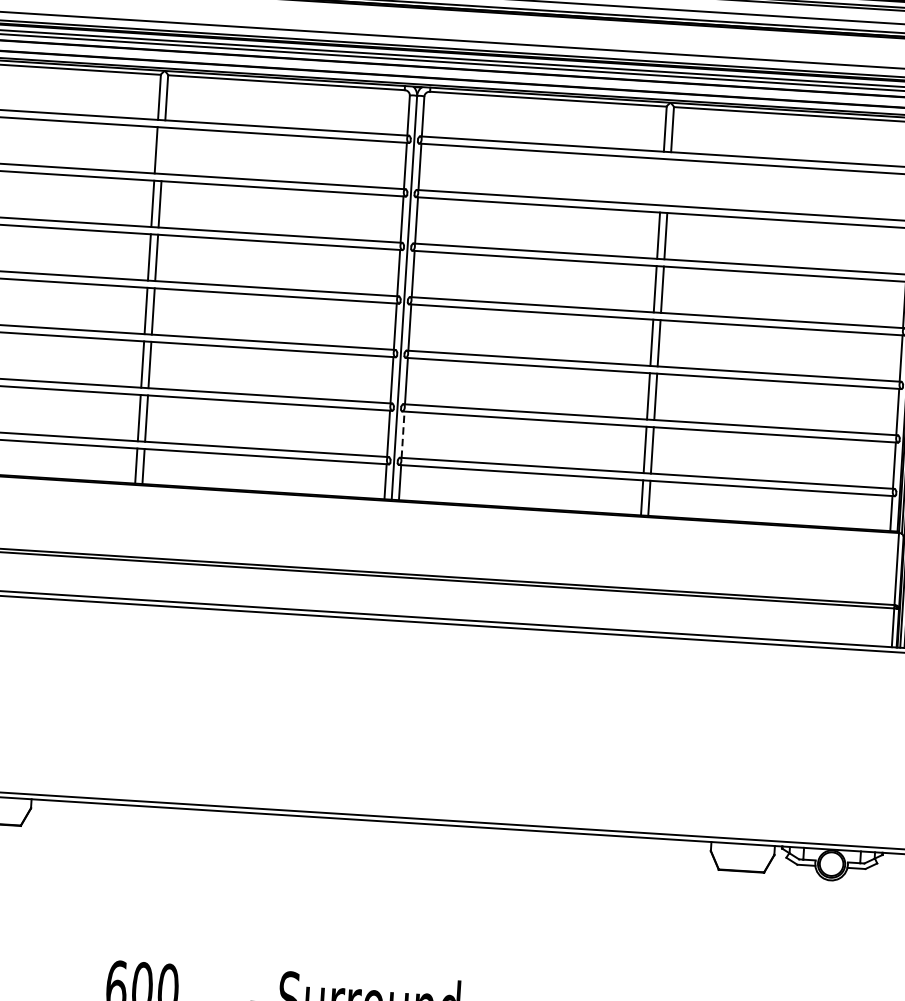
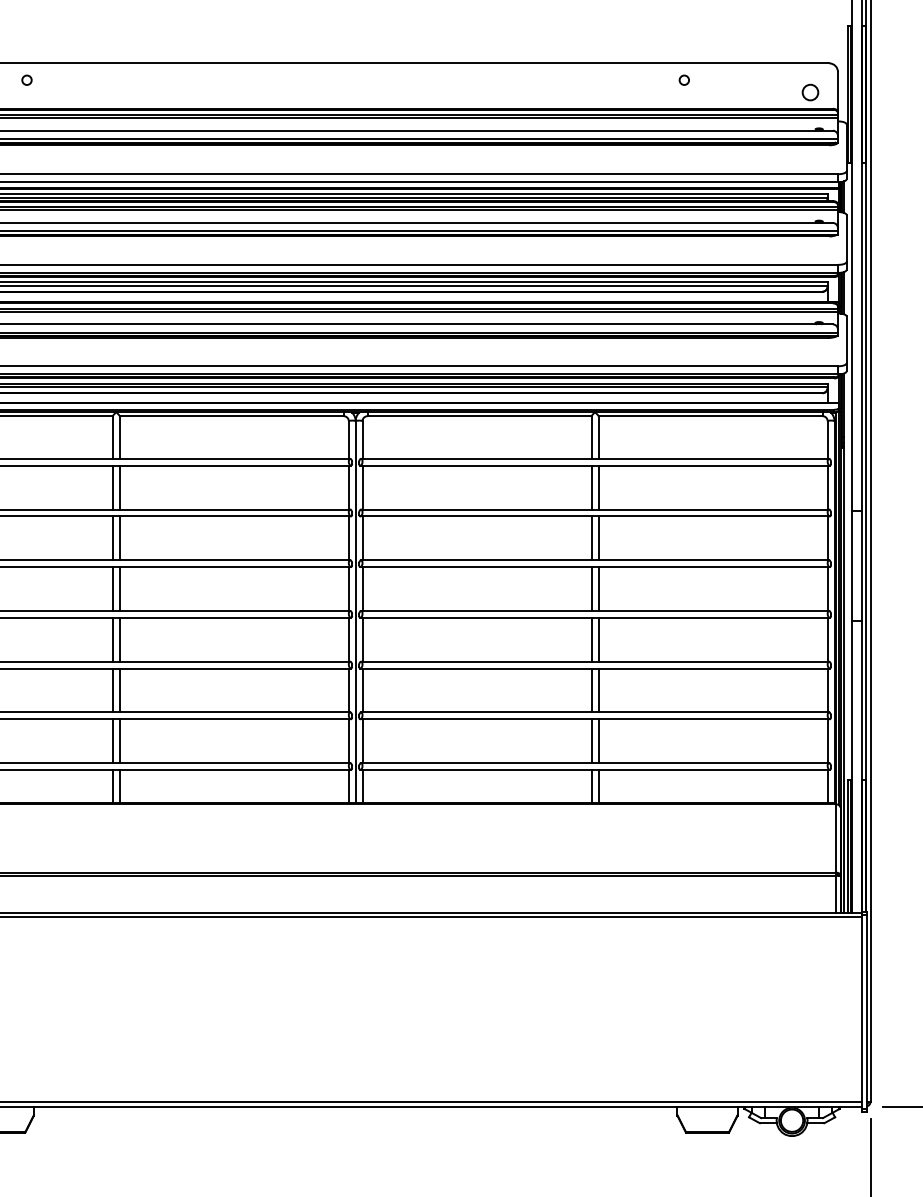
line: (163, 150) -> (119, 487), added
line: (661, 181) -> (591, 487), added
line: (669, 182) -> (598, 487), added
line: (403, 435) -> (362, 741), dashed -> solid

